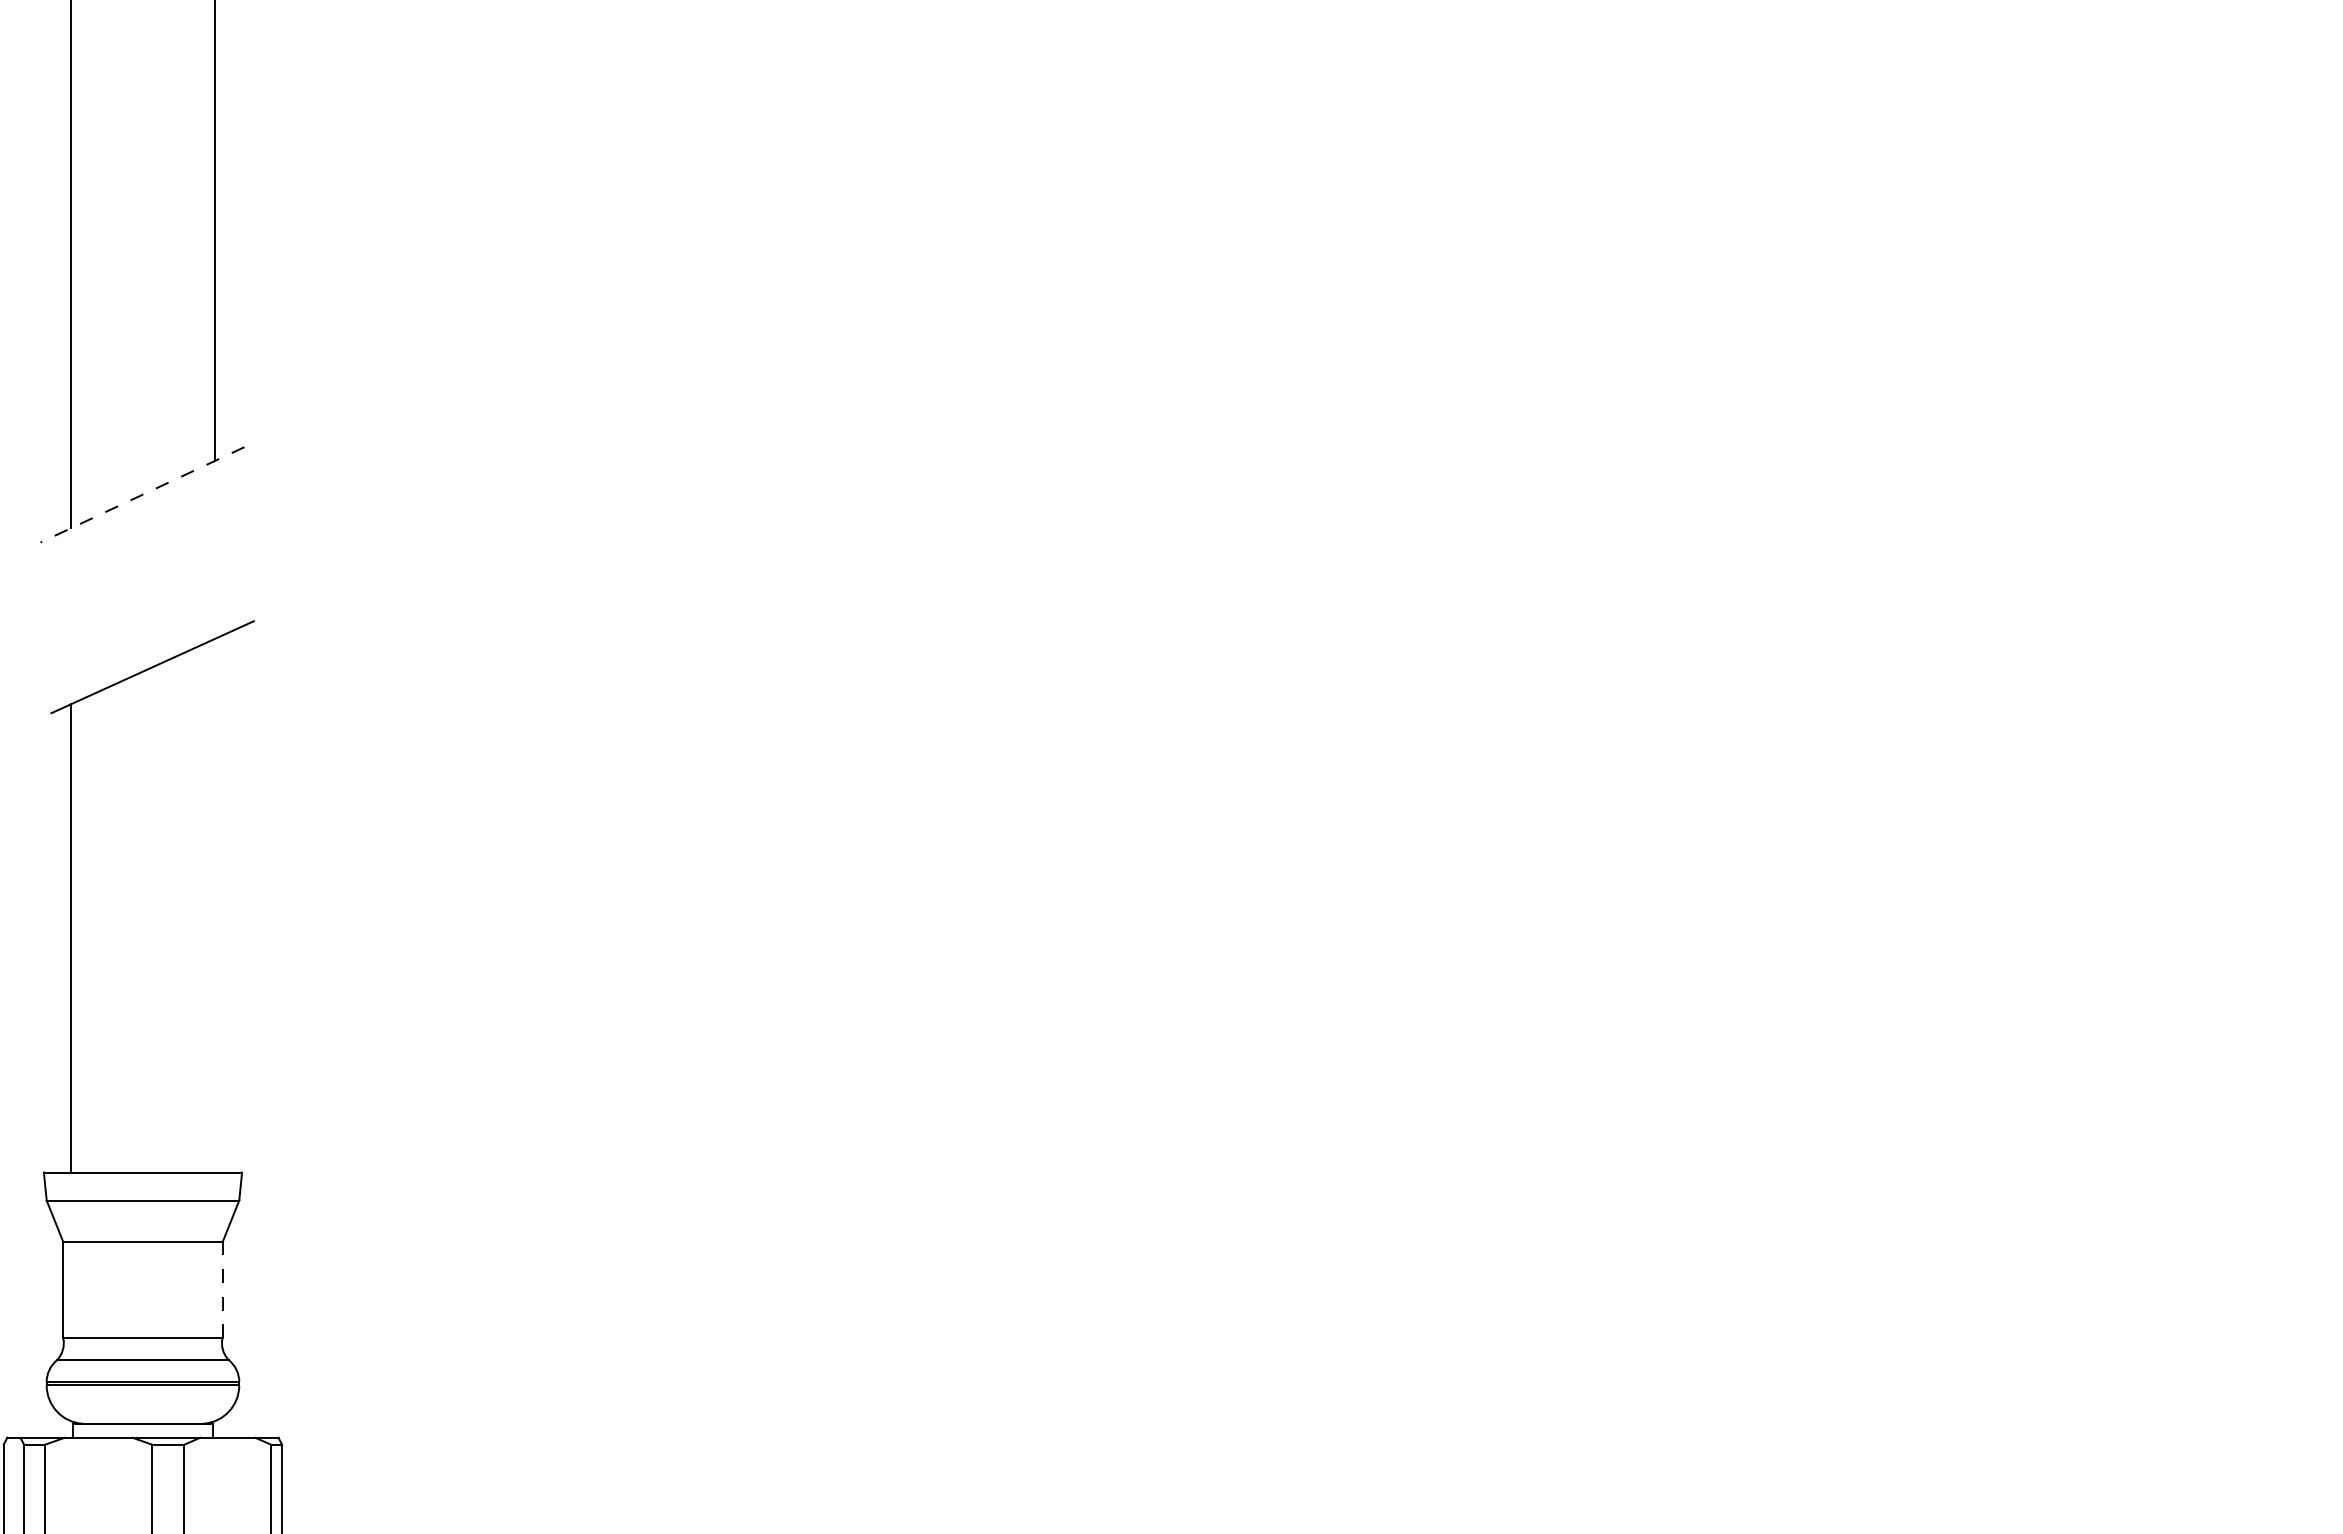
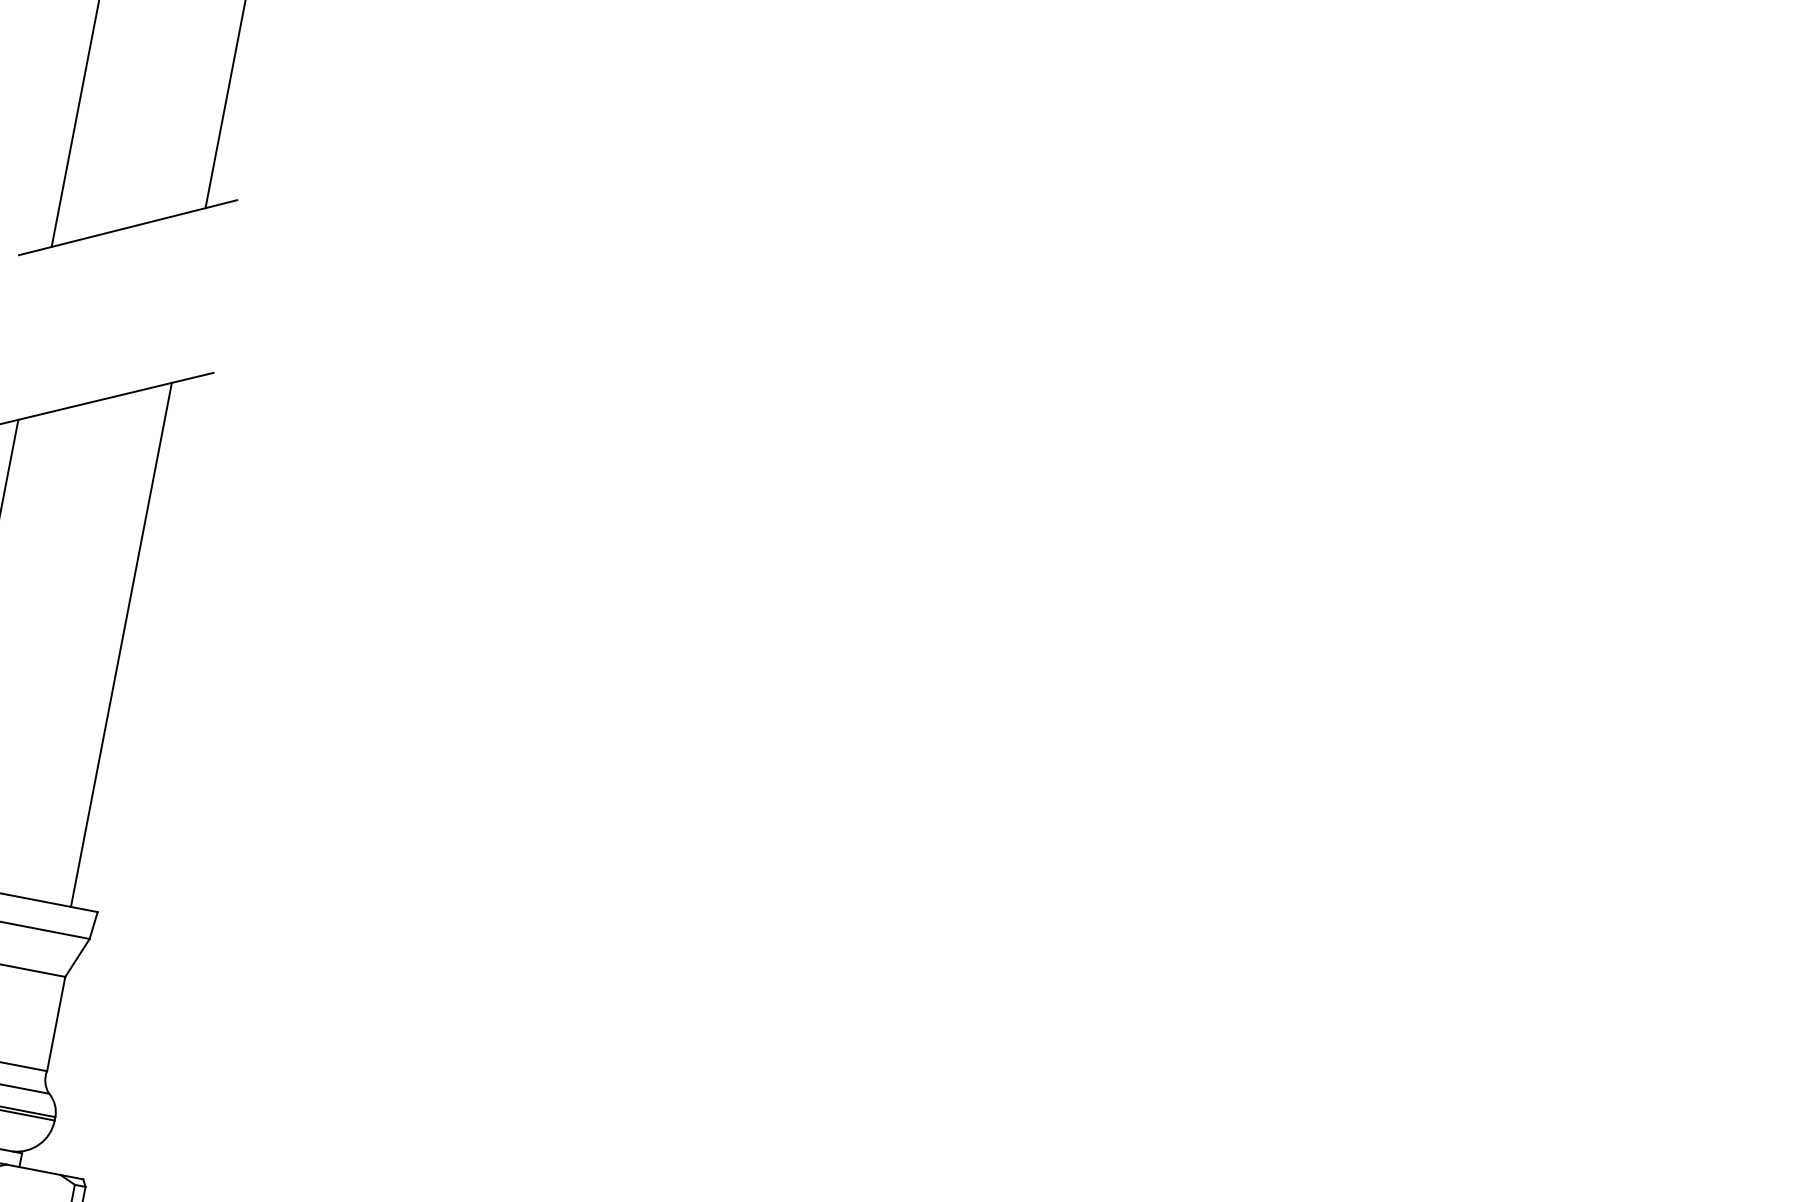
line: (142, 494) -> (128, 227), dashed -> solid
line: (214, 905) -> (121, 644), added
line: (222, 1289) -> (56, 1023), dashed -> solid

